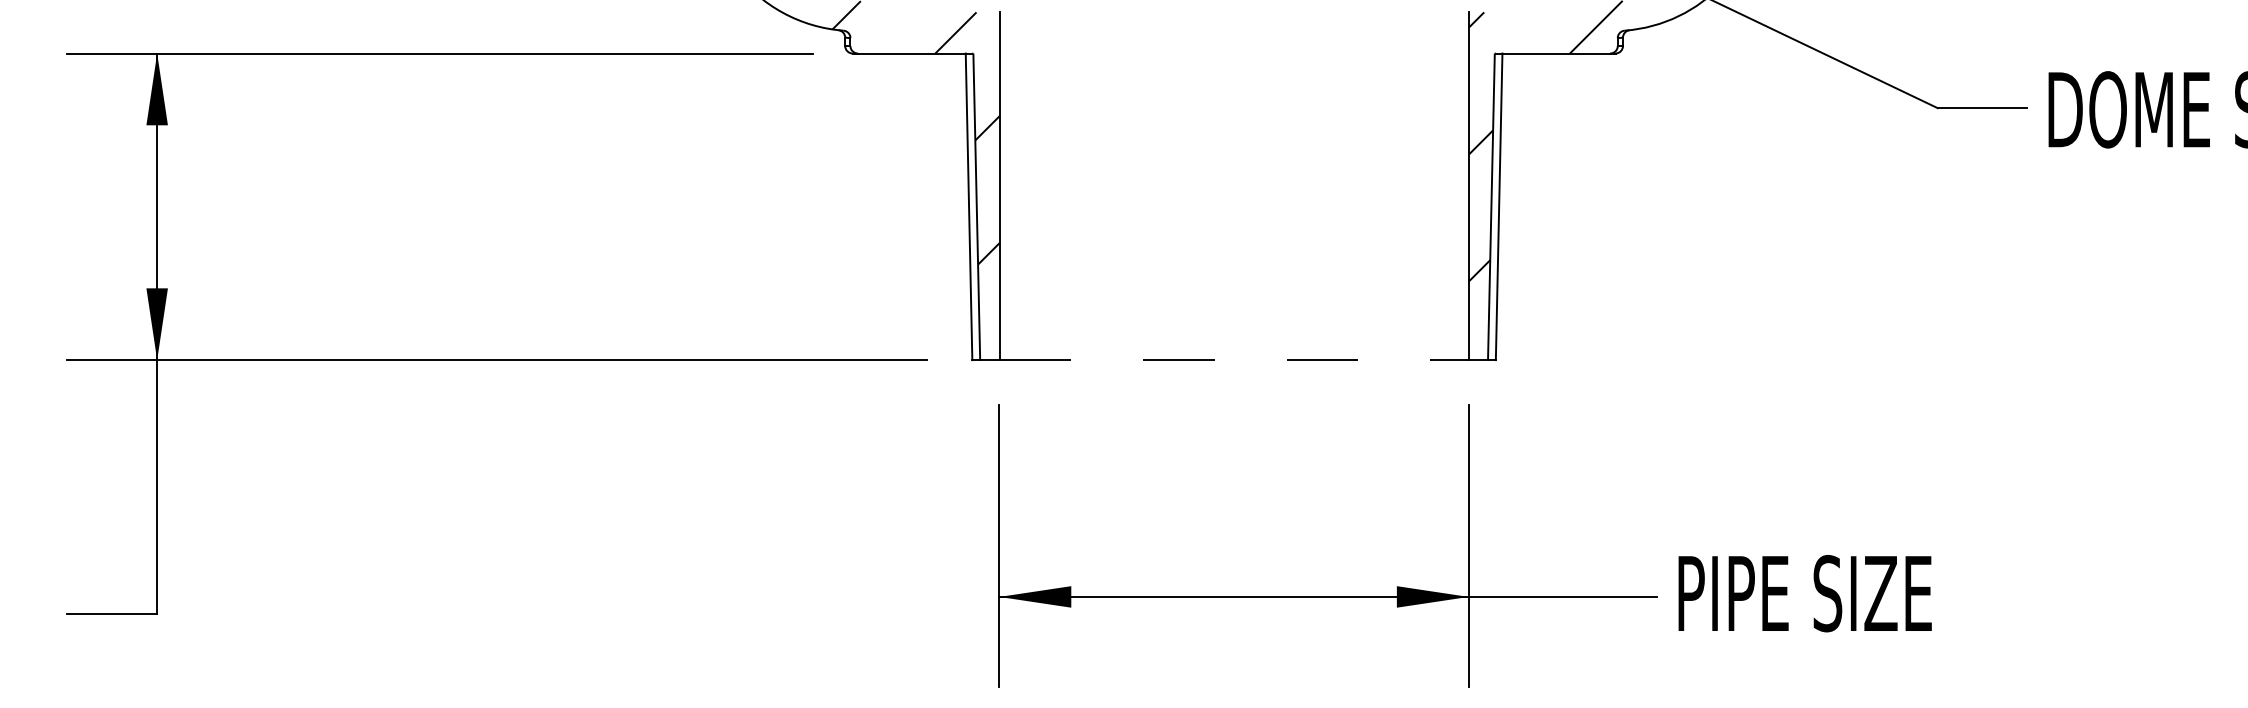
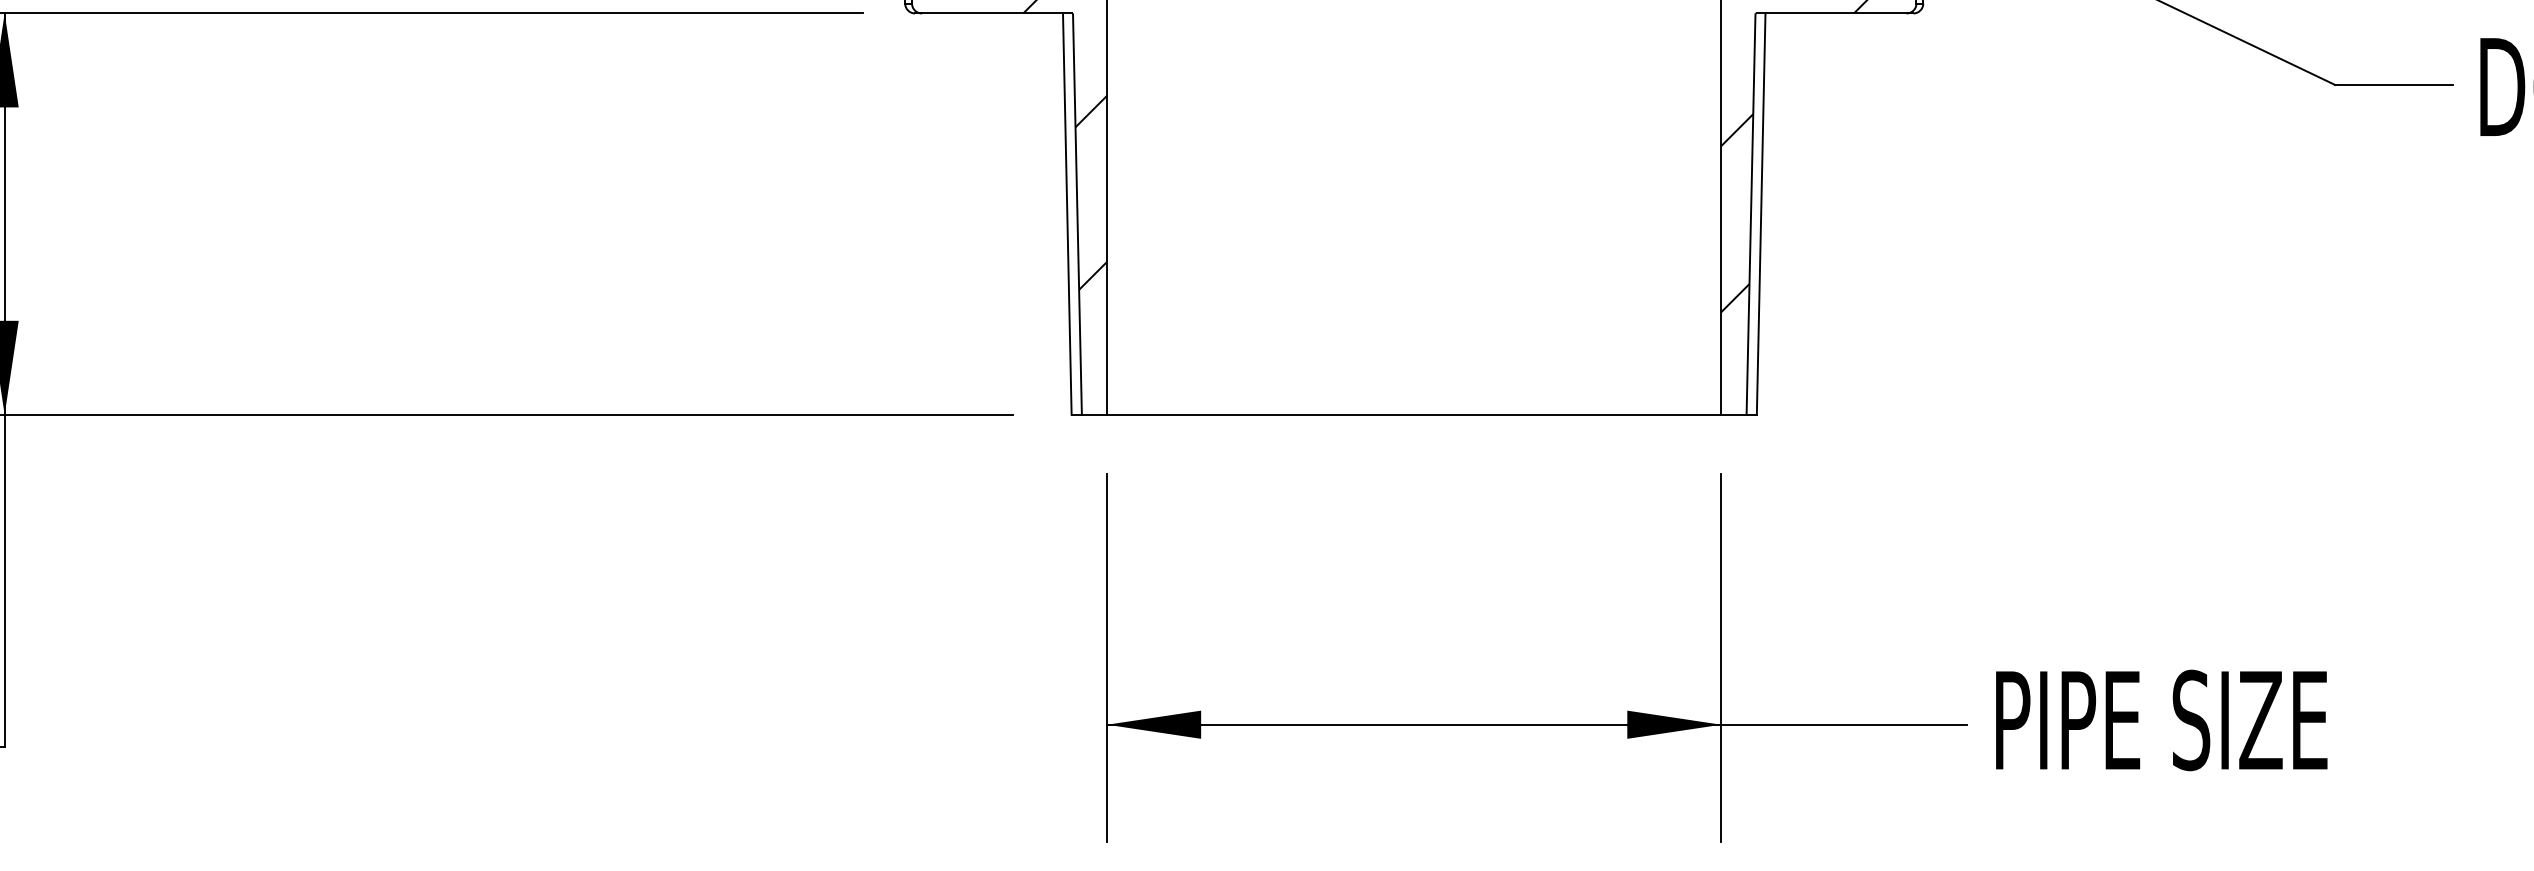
line: (1234, 360) -> (1414, 415), dashed -> solid

